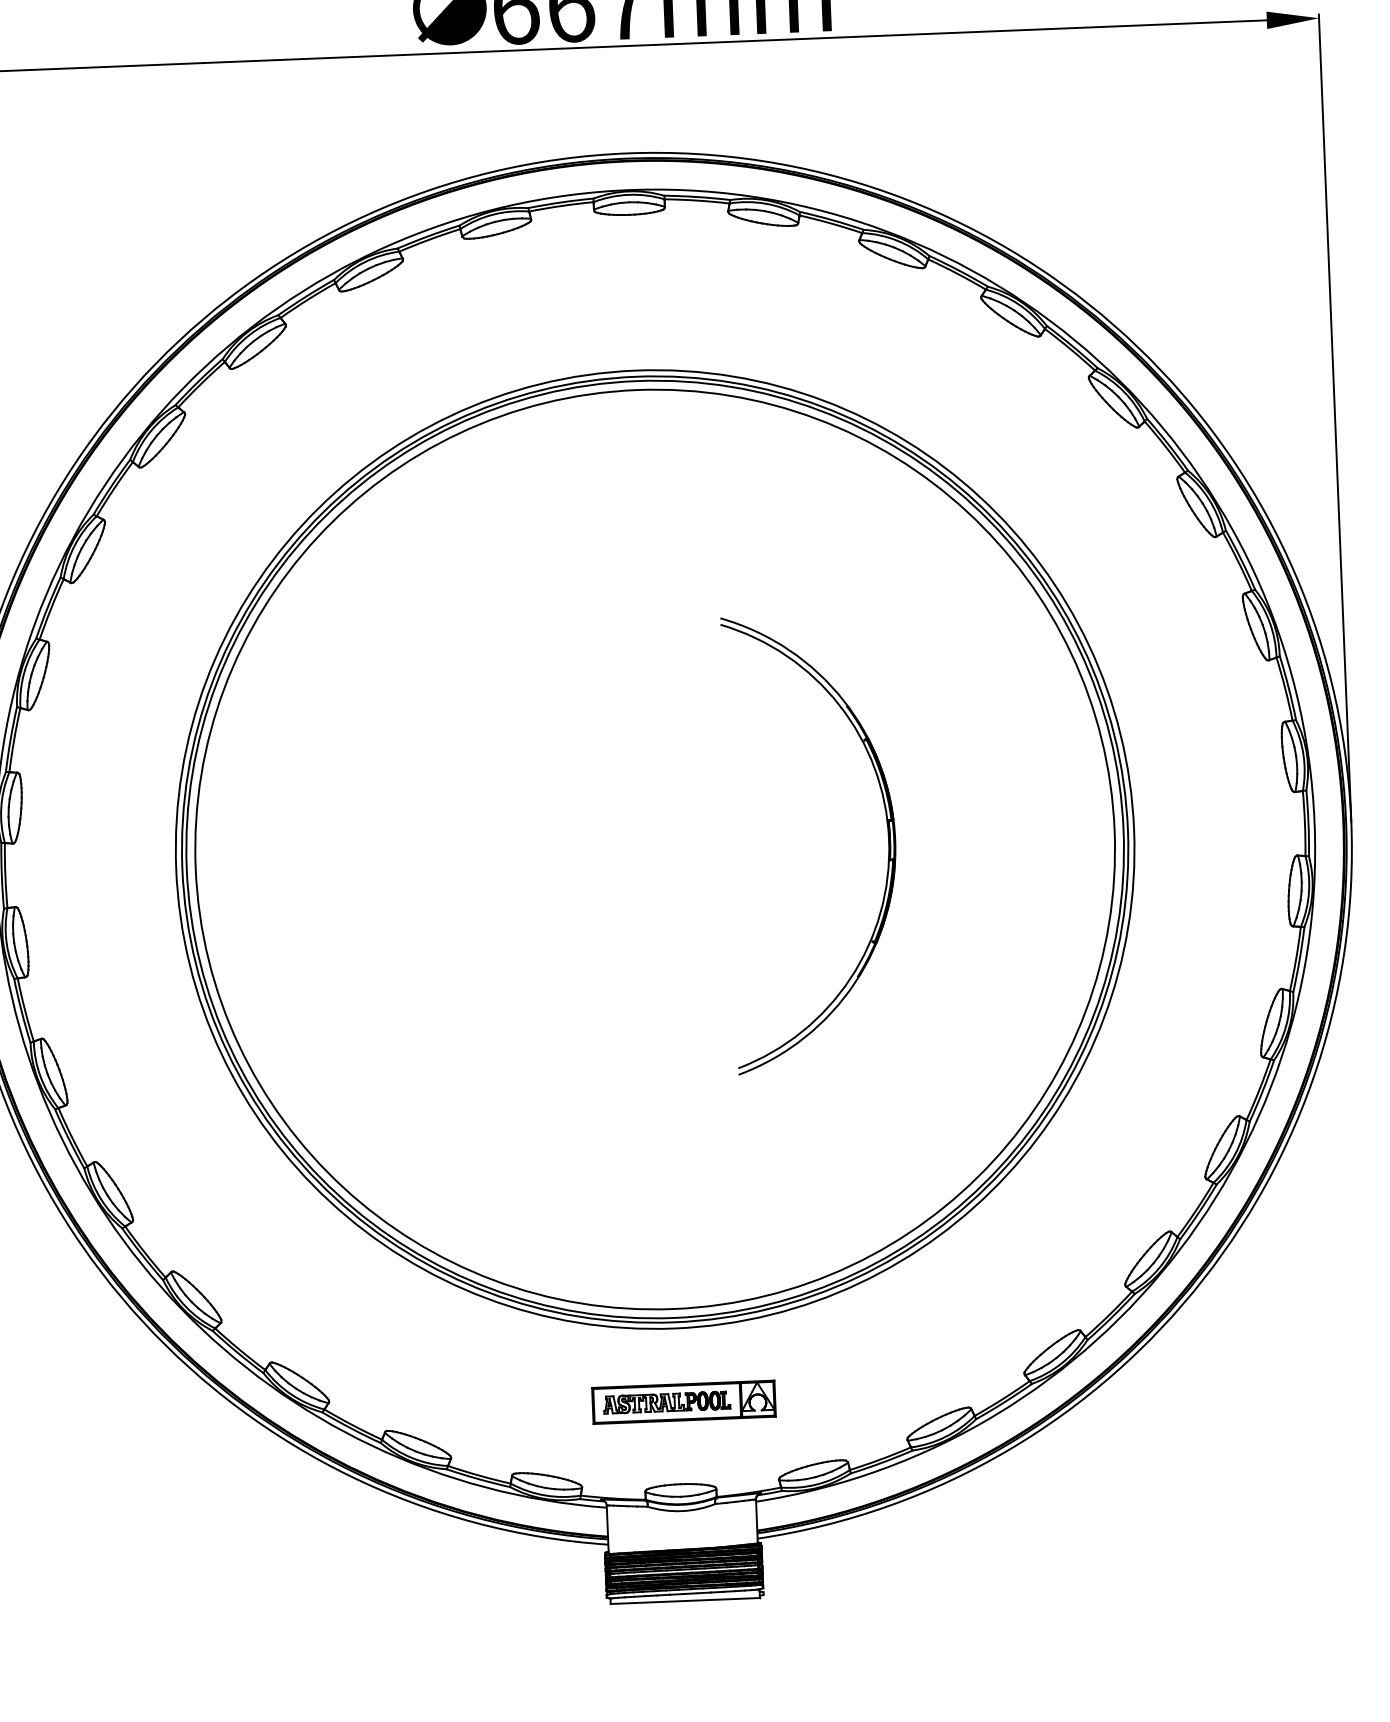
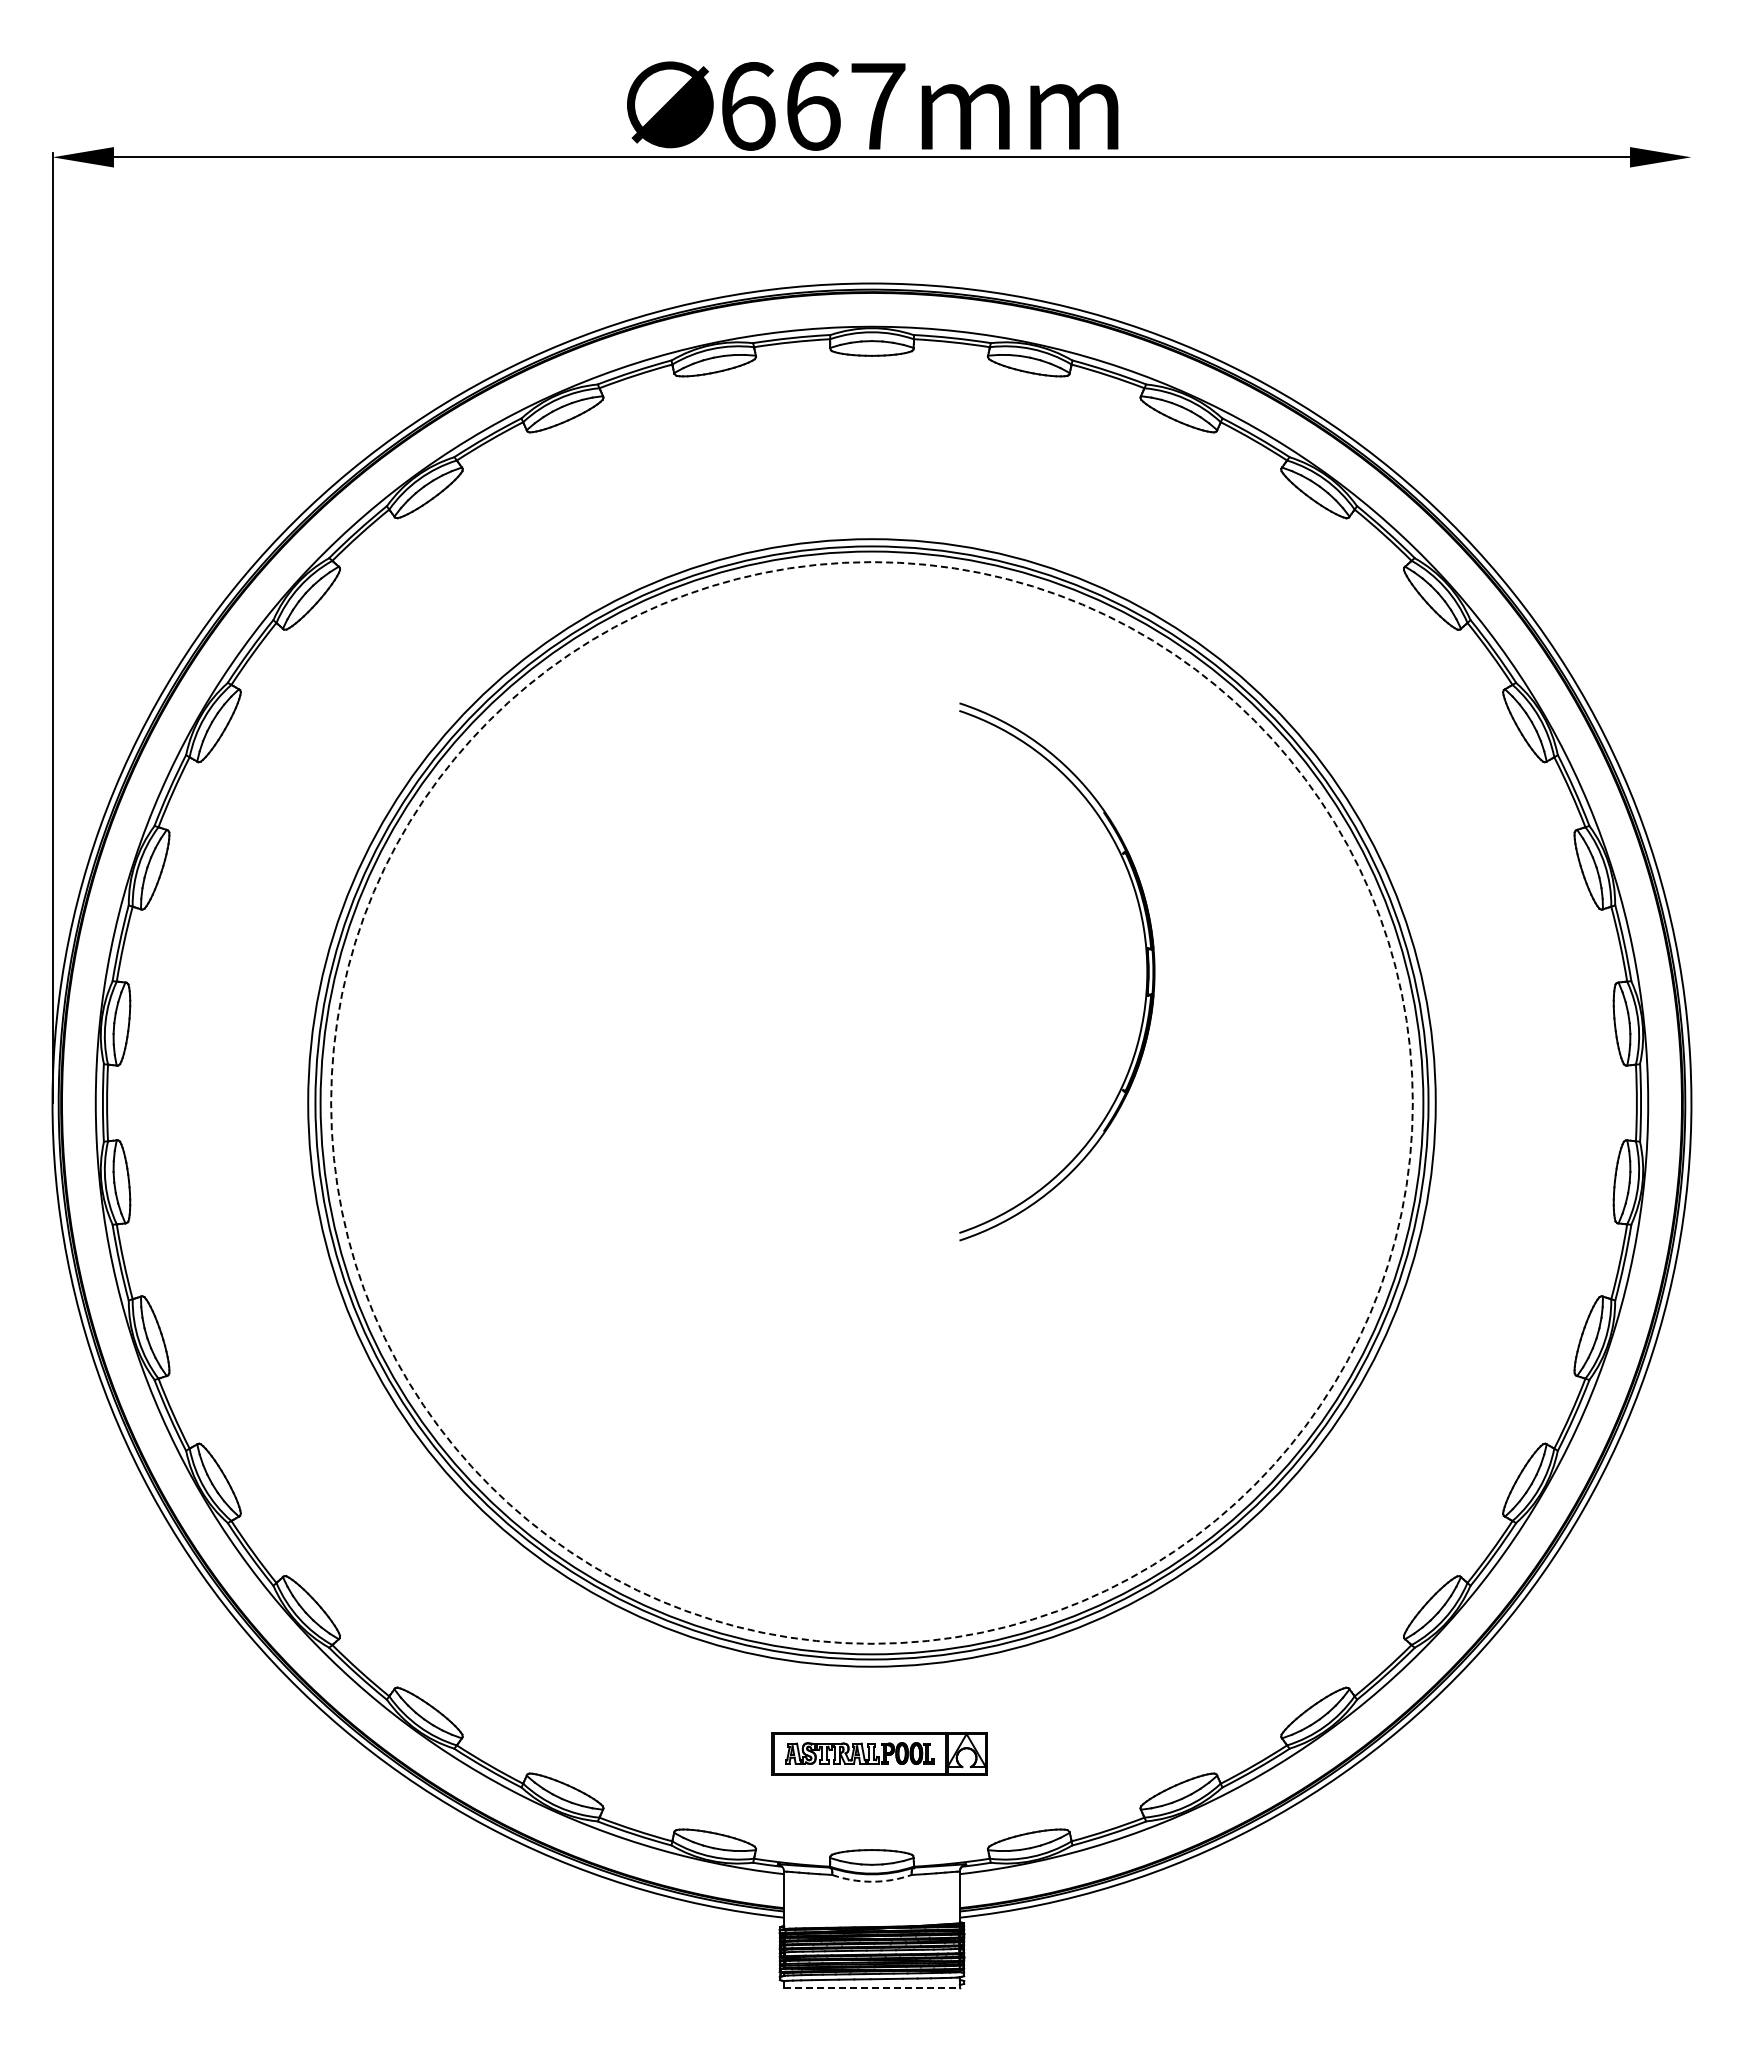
line: (1335, 417) -> (1691, 627), removed
part: (888, 839) -> (1146, 971), moved
circle: (654, 849) -> (871, 1102), solid -> dashed
arc: (681, 1510) -> (871, 1881), solid -> dashed
line: (684, 1600) -> (871, 1987), solid -> dashed

